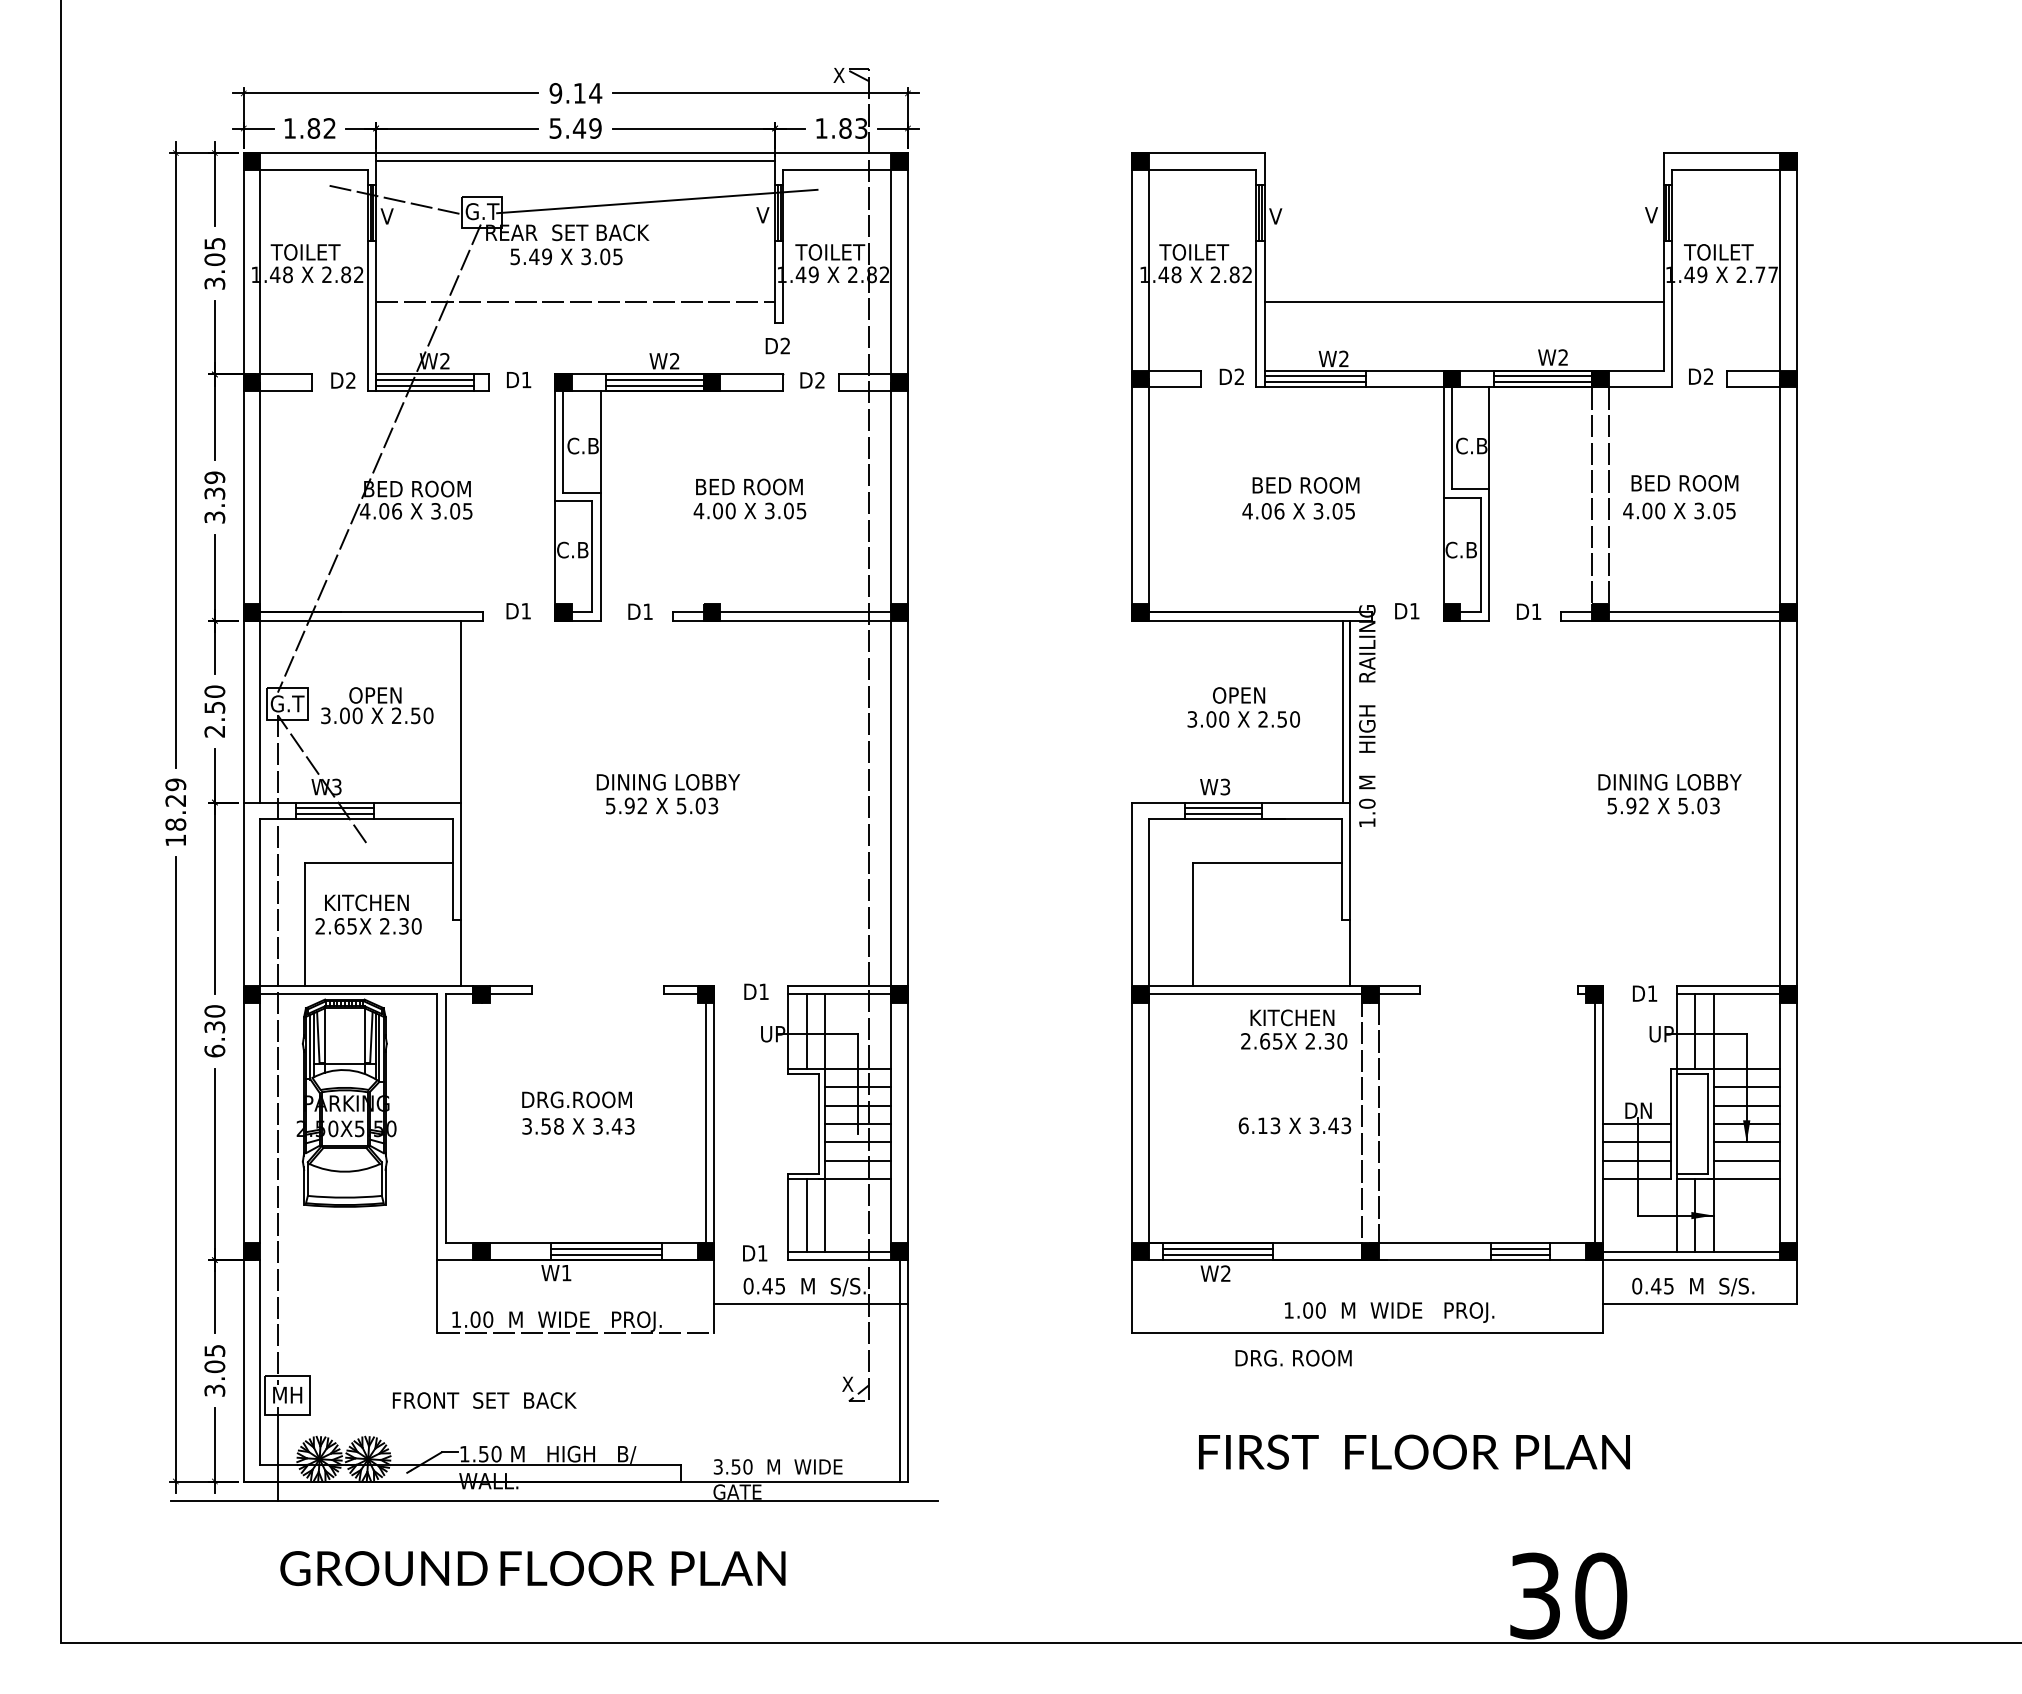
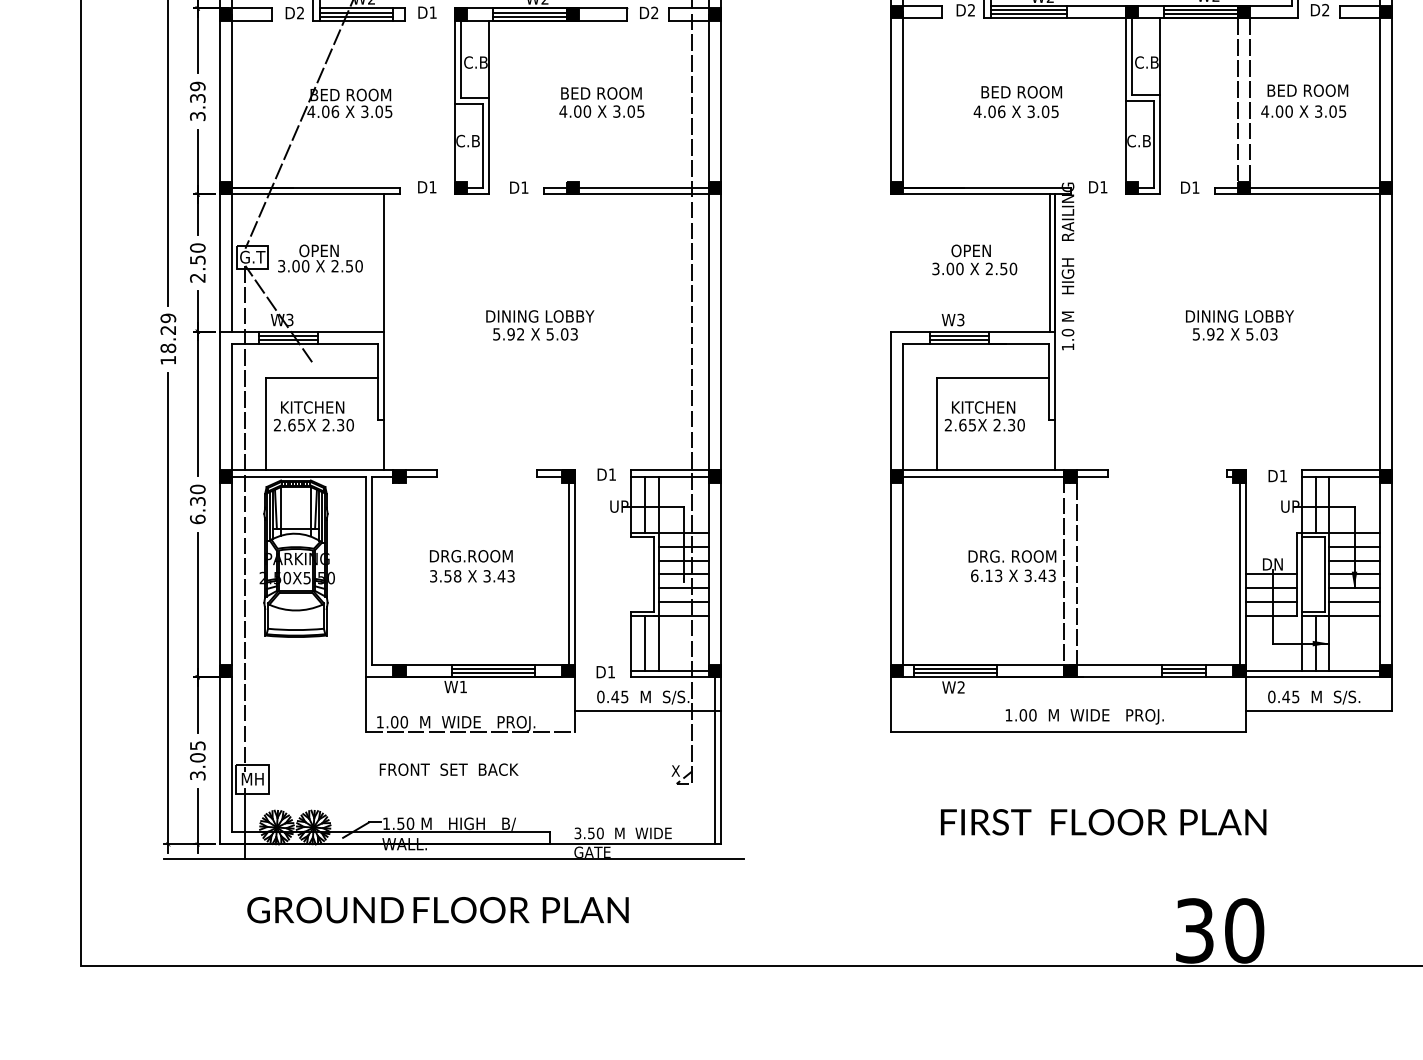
text: (1669, 794) -> (1239, 325), moved
text: (1294, 1029) -> (985, 416), moved
text: (1293, 1357) -> (1012, 555), moved
text: (484, 1400) -> (448, 769), moved

